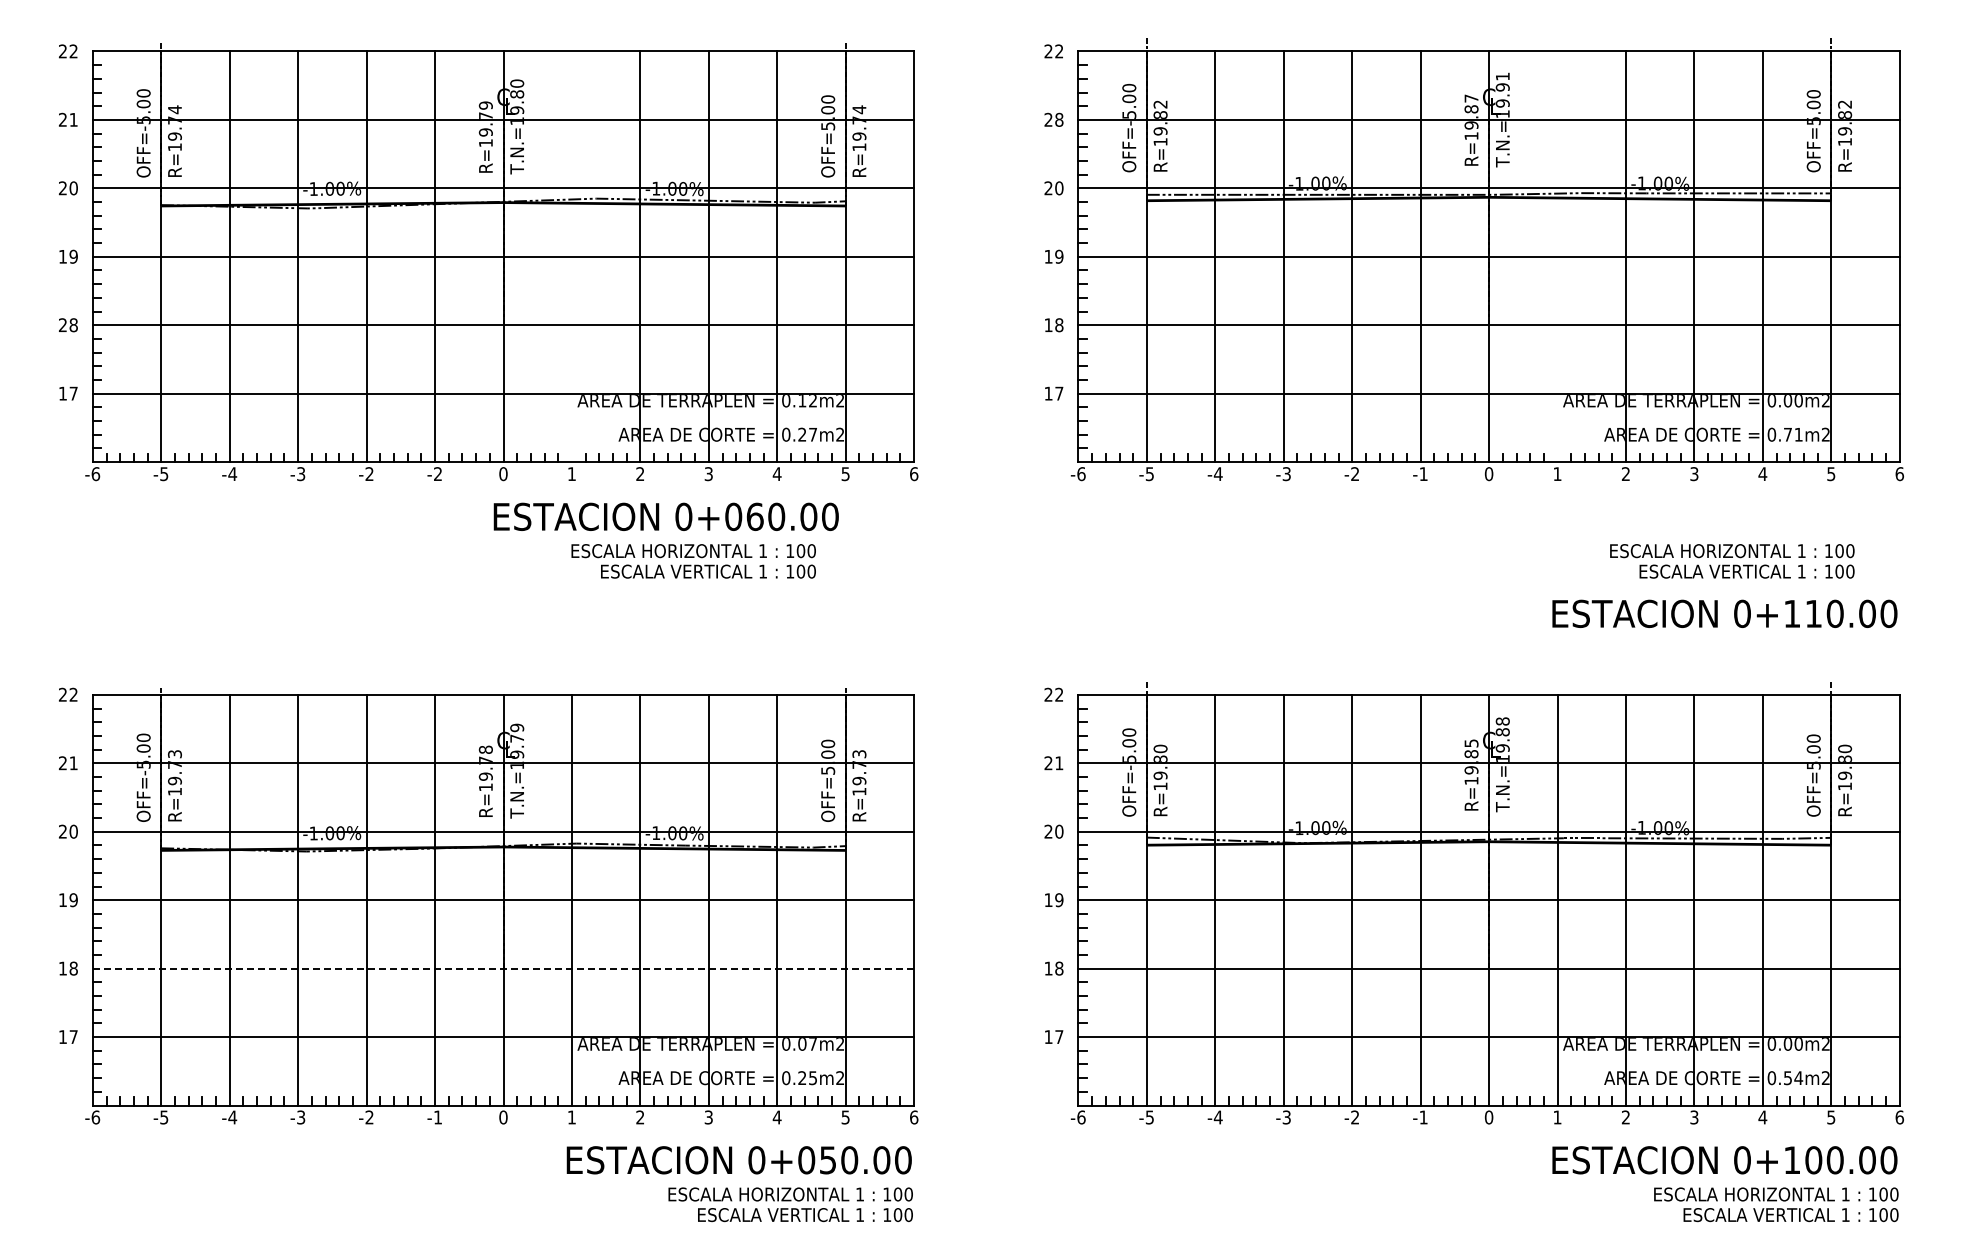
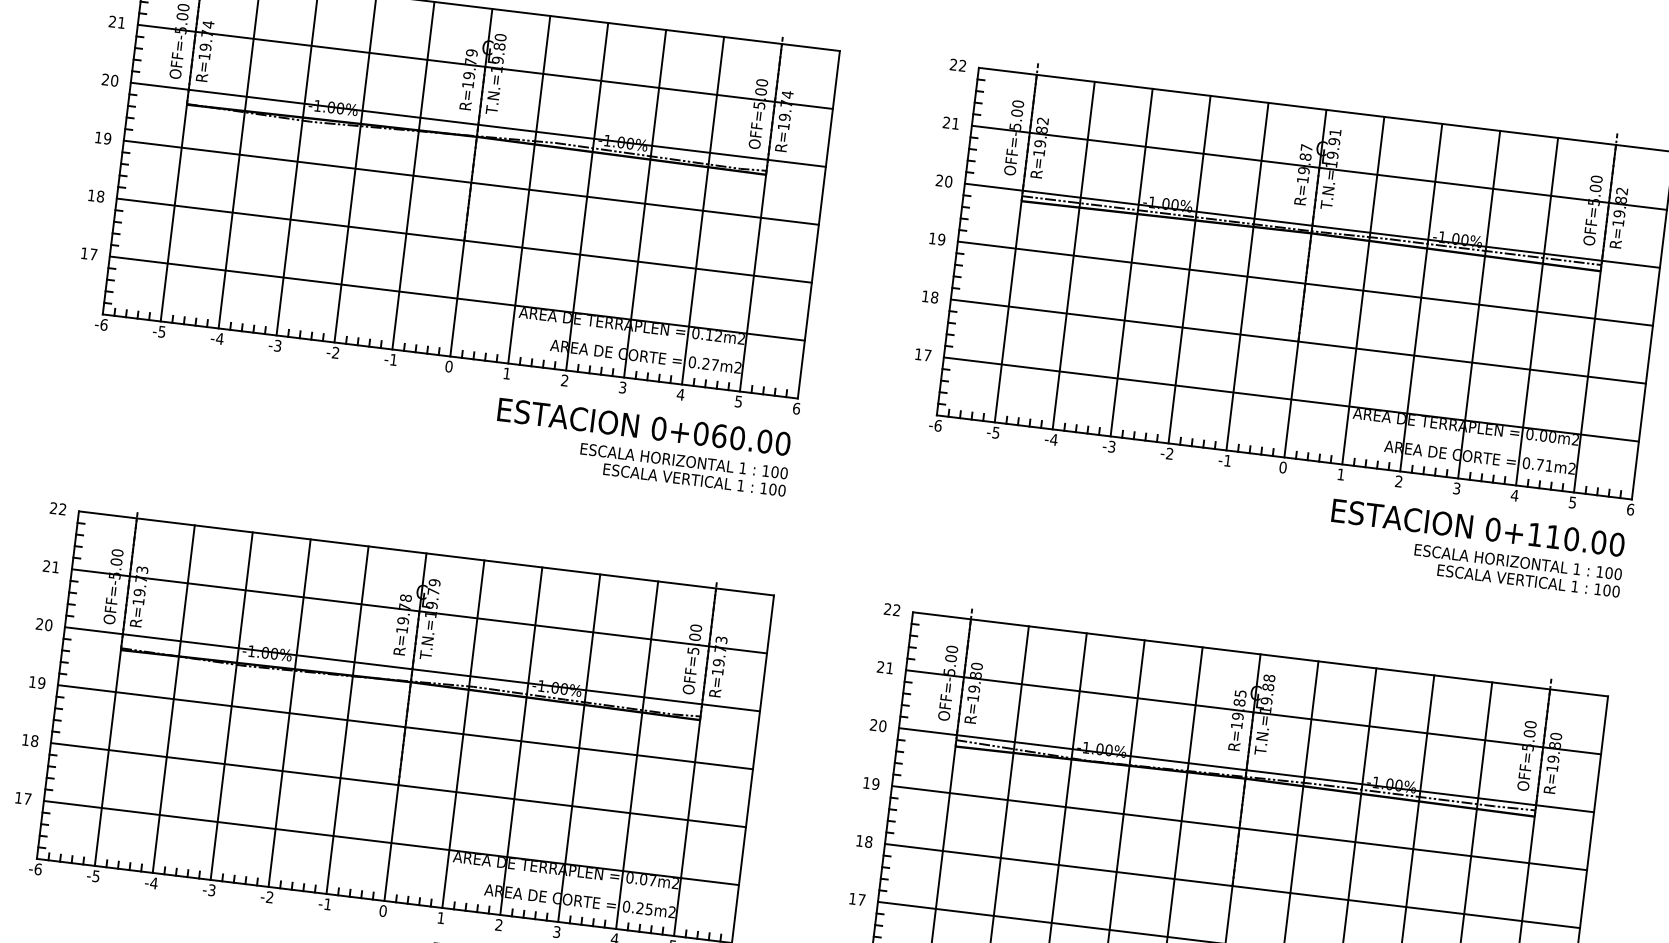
text: (1059, 119) -> (955, 123), 28 -> 21
line: (571, 256) -> (528, 189), added
line: (1557, 256) -> (1363, 290), added
text: (62, 324) -> (91, 194), 28 -> 18
text: (437, 473) -> (393, 359), -2 -> -1
text: (665, 516) -> (643, 426), moved
text: (693, 561) -> (683, 469), moved
text: (1732, 561) -> (1517, 570), moved
text: (1724, 613) -> (1477, 527), moved
line: (503, 968) -> (398, 784), dashed -> solid

